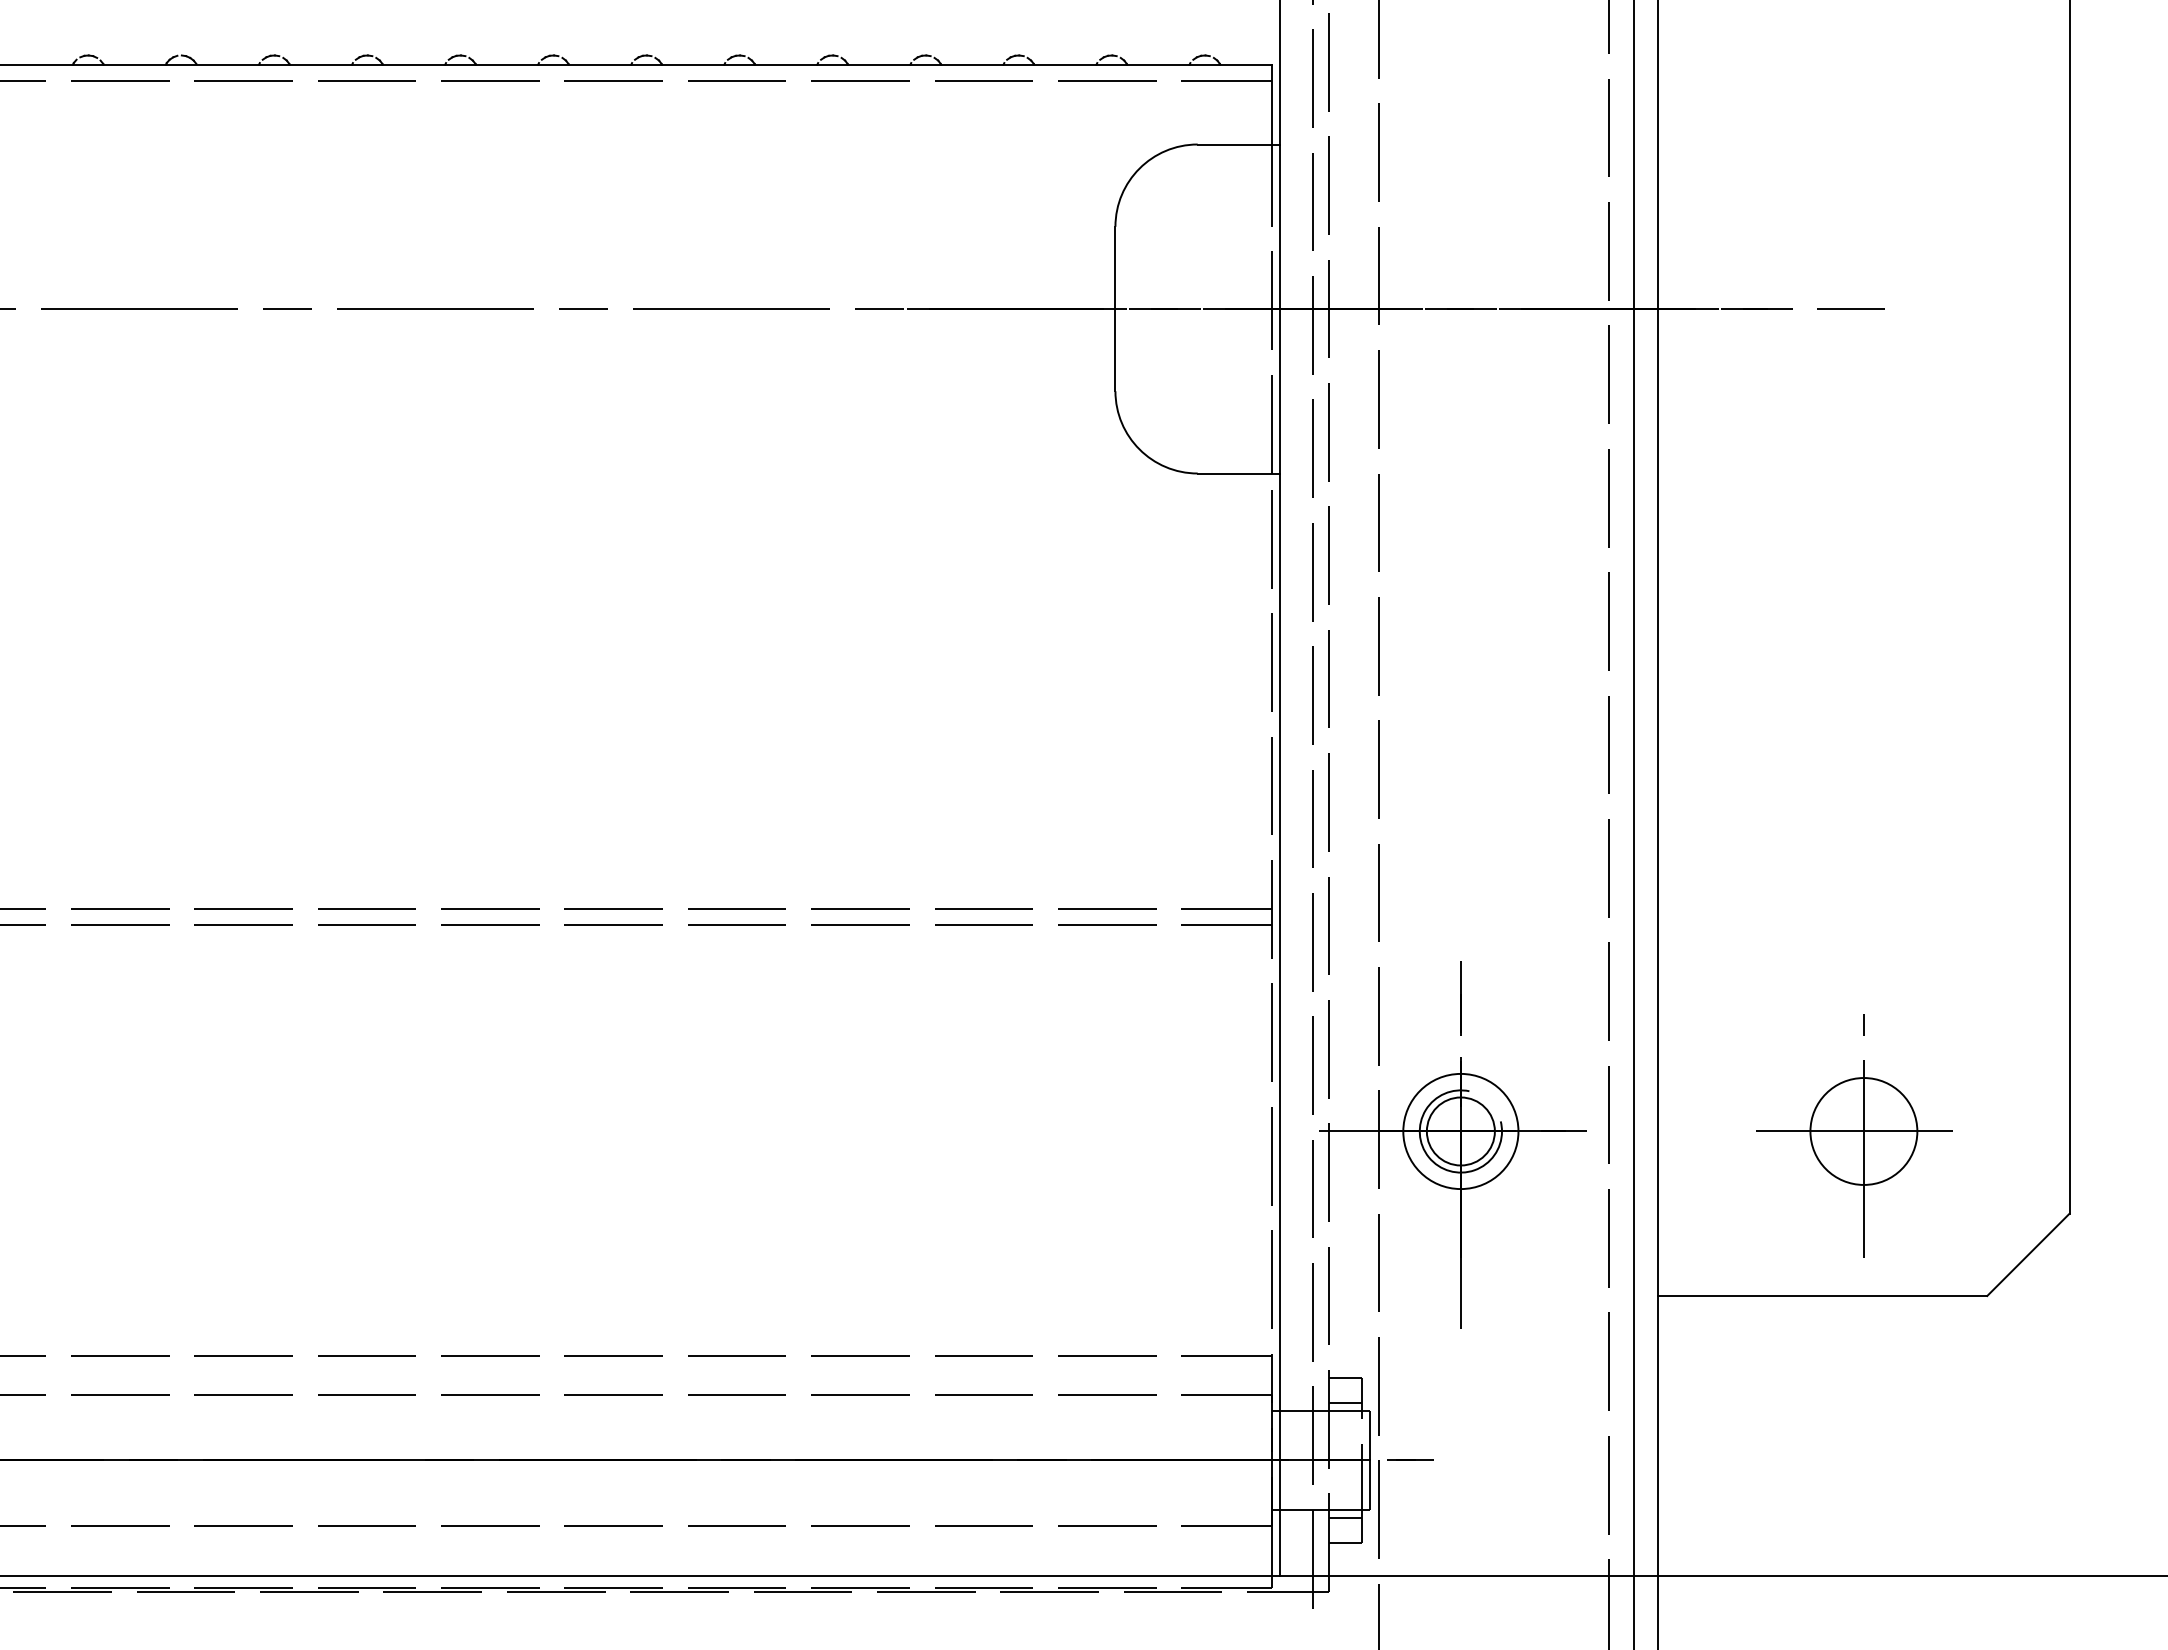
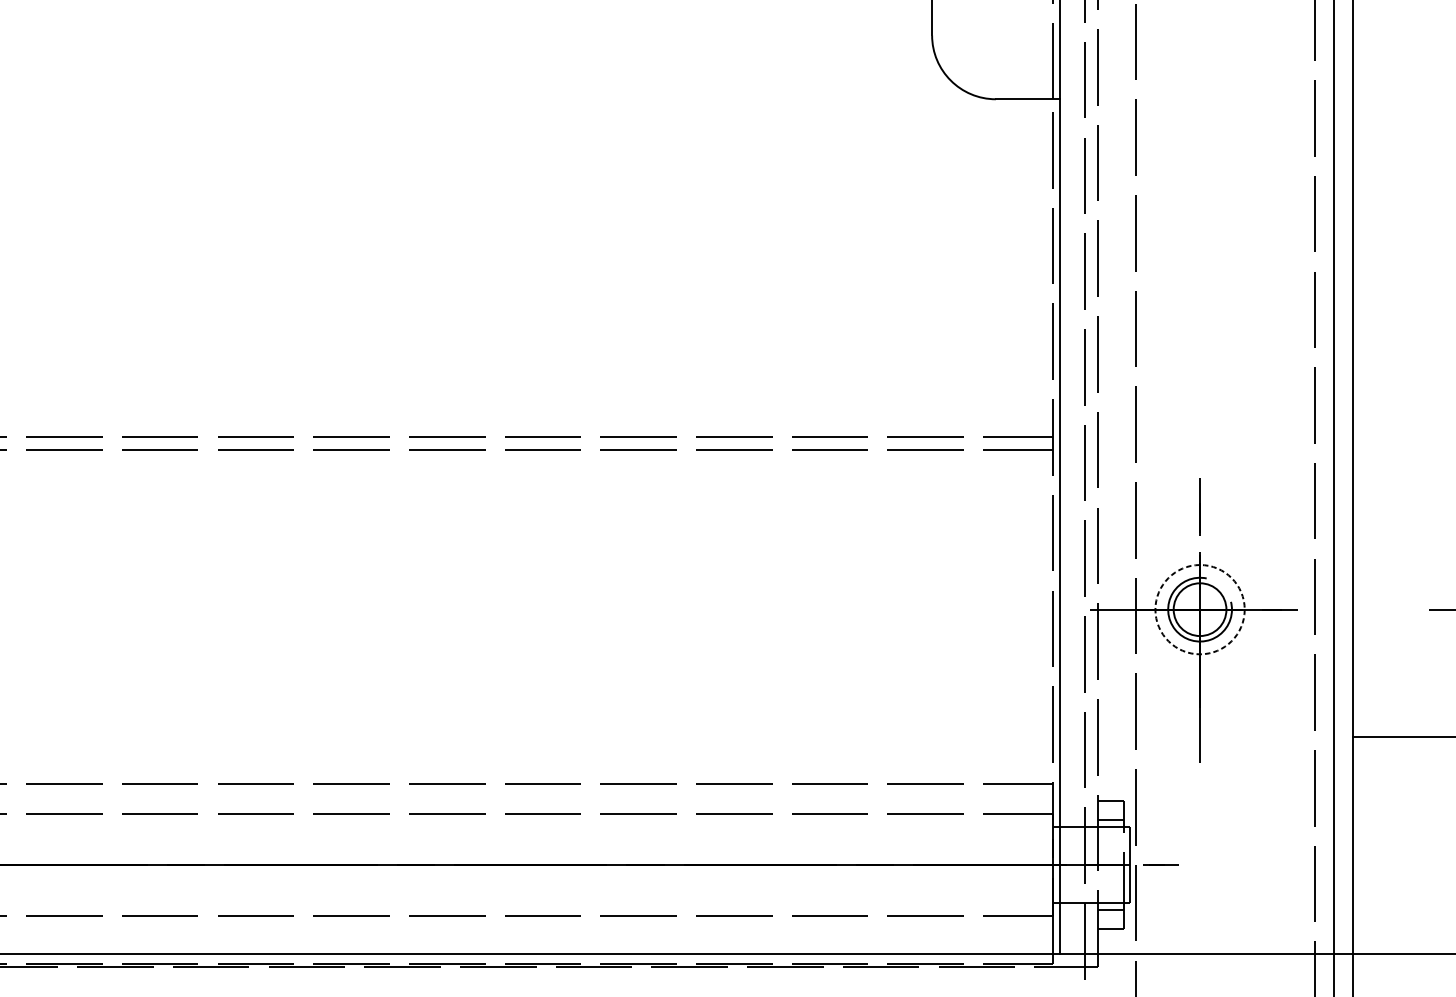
circle: (1460, 1131) -> (1199, 609), solid -> dashed

